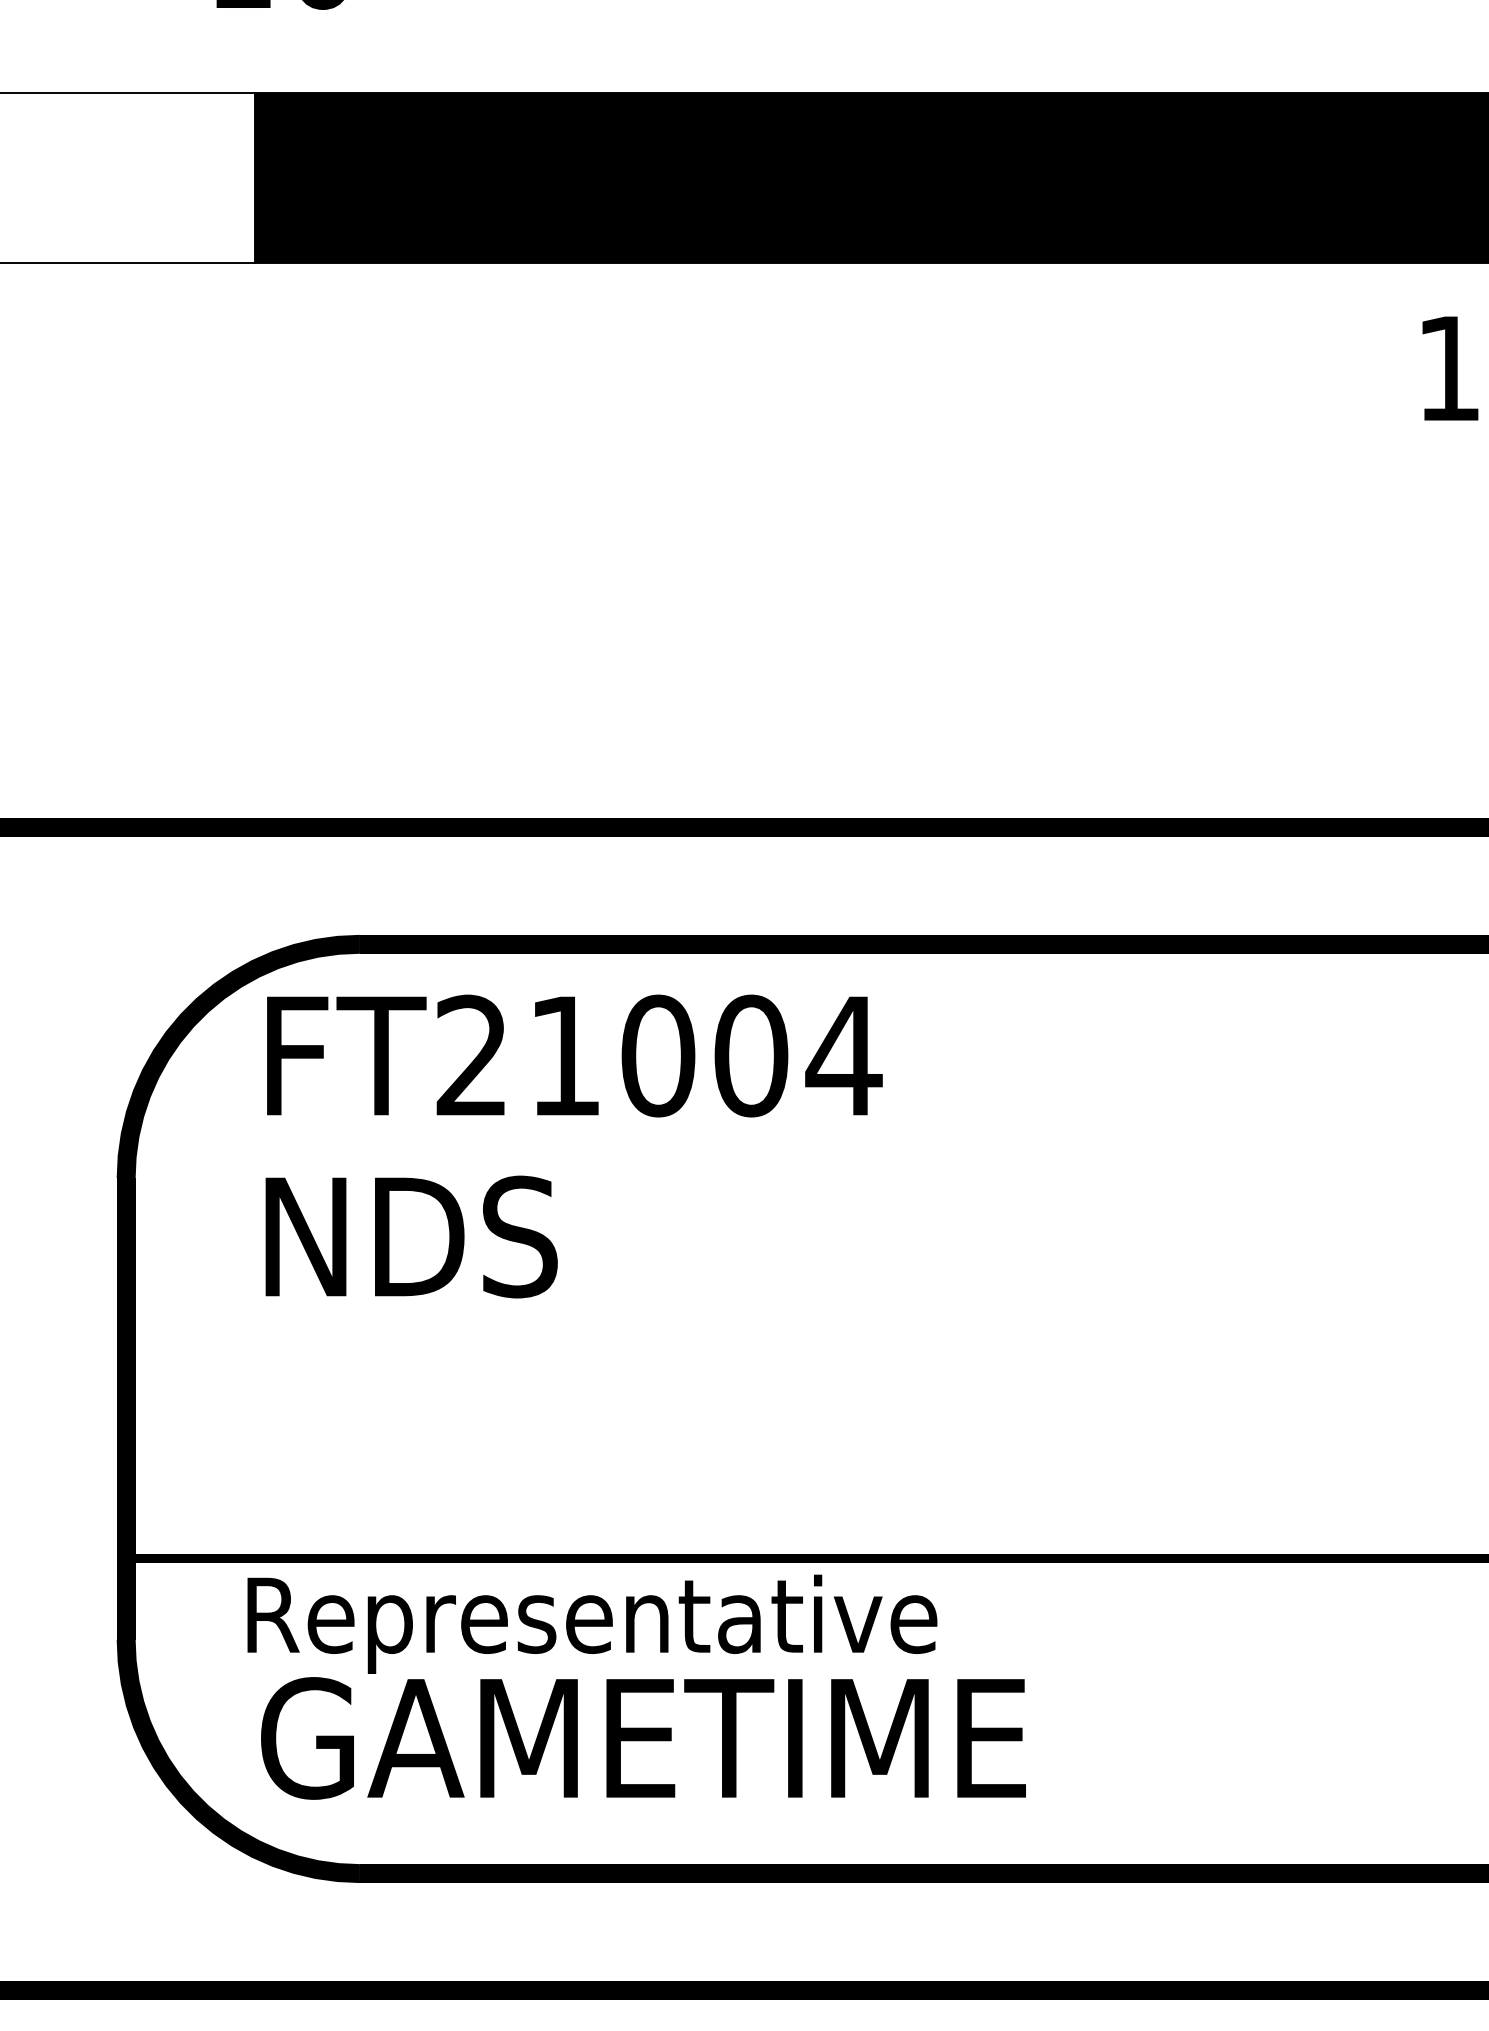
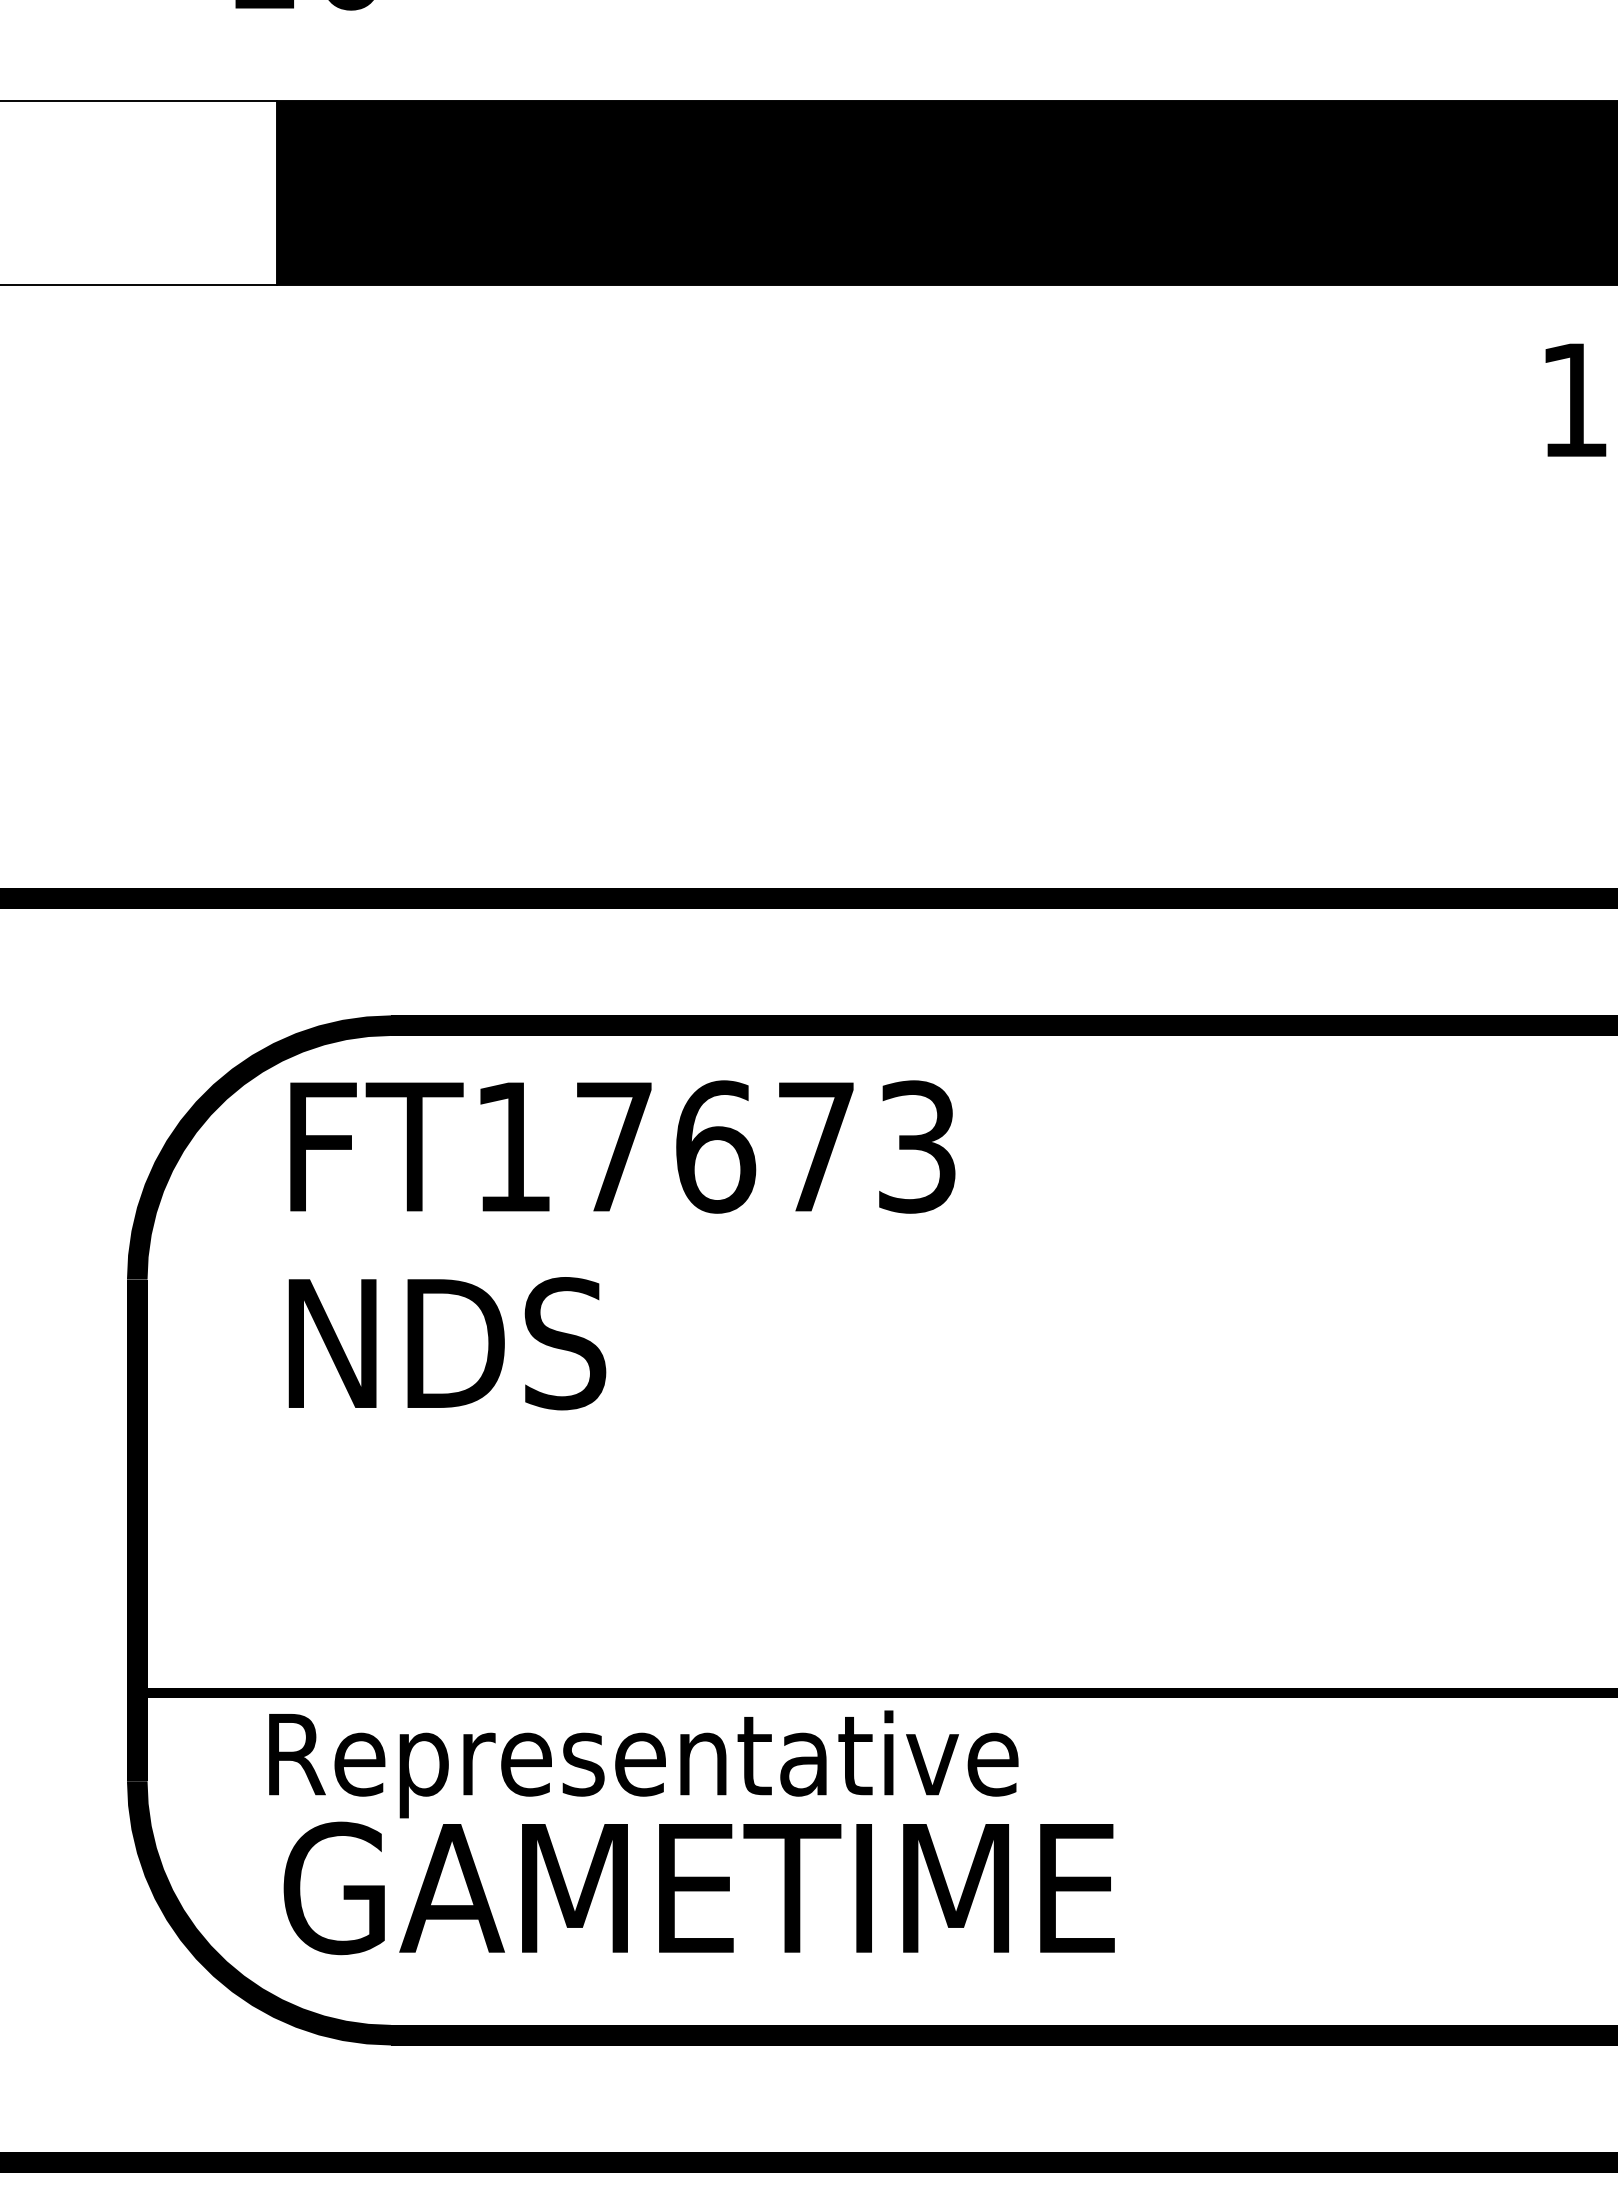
text: (659, 1055) -> (716, 1146), FT21004 -> FT17673

